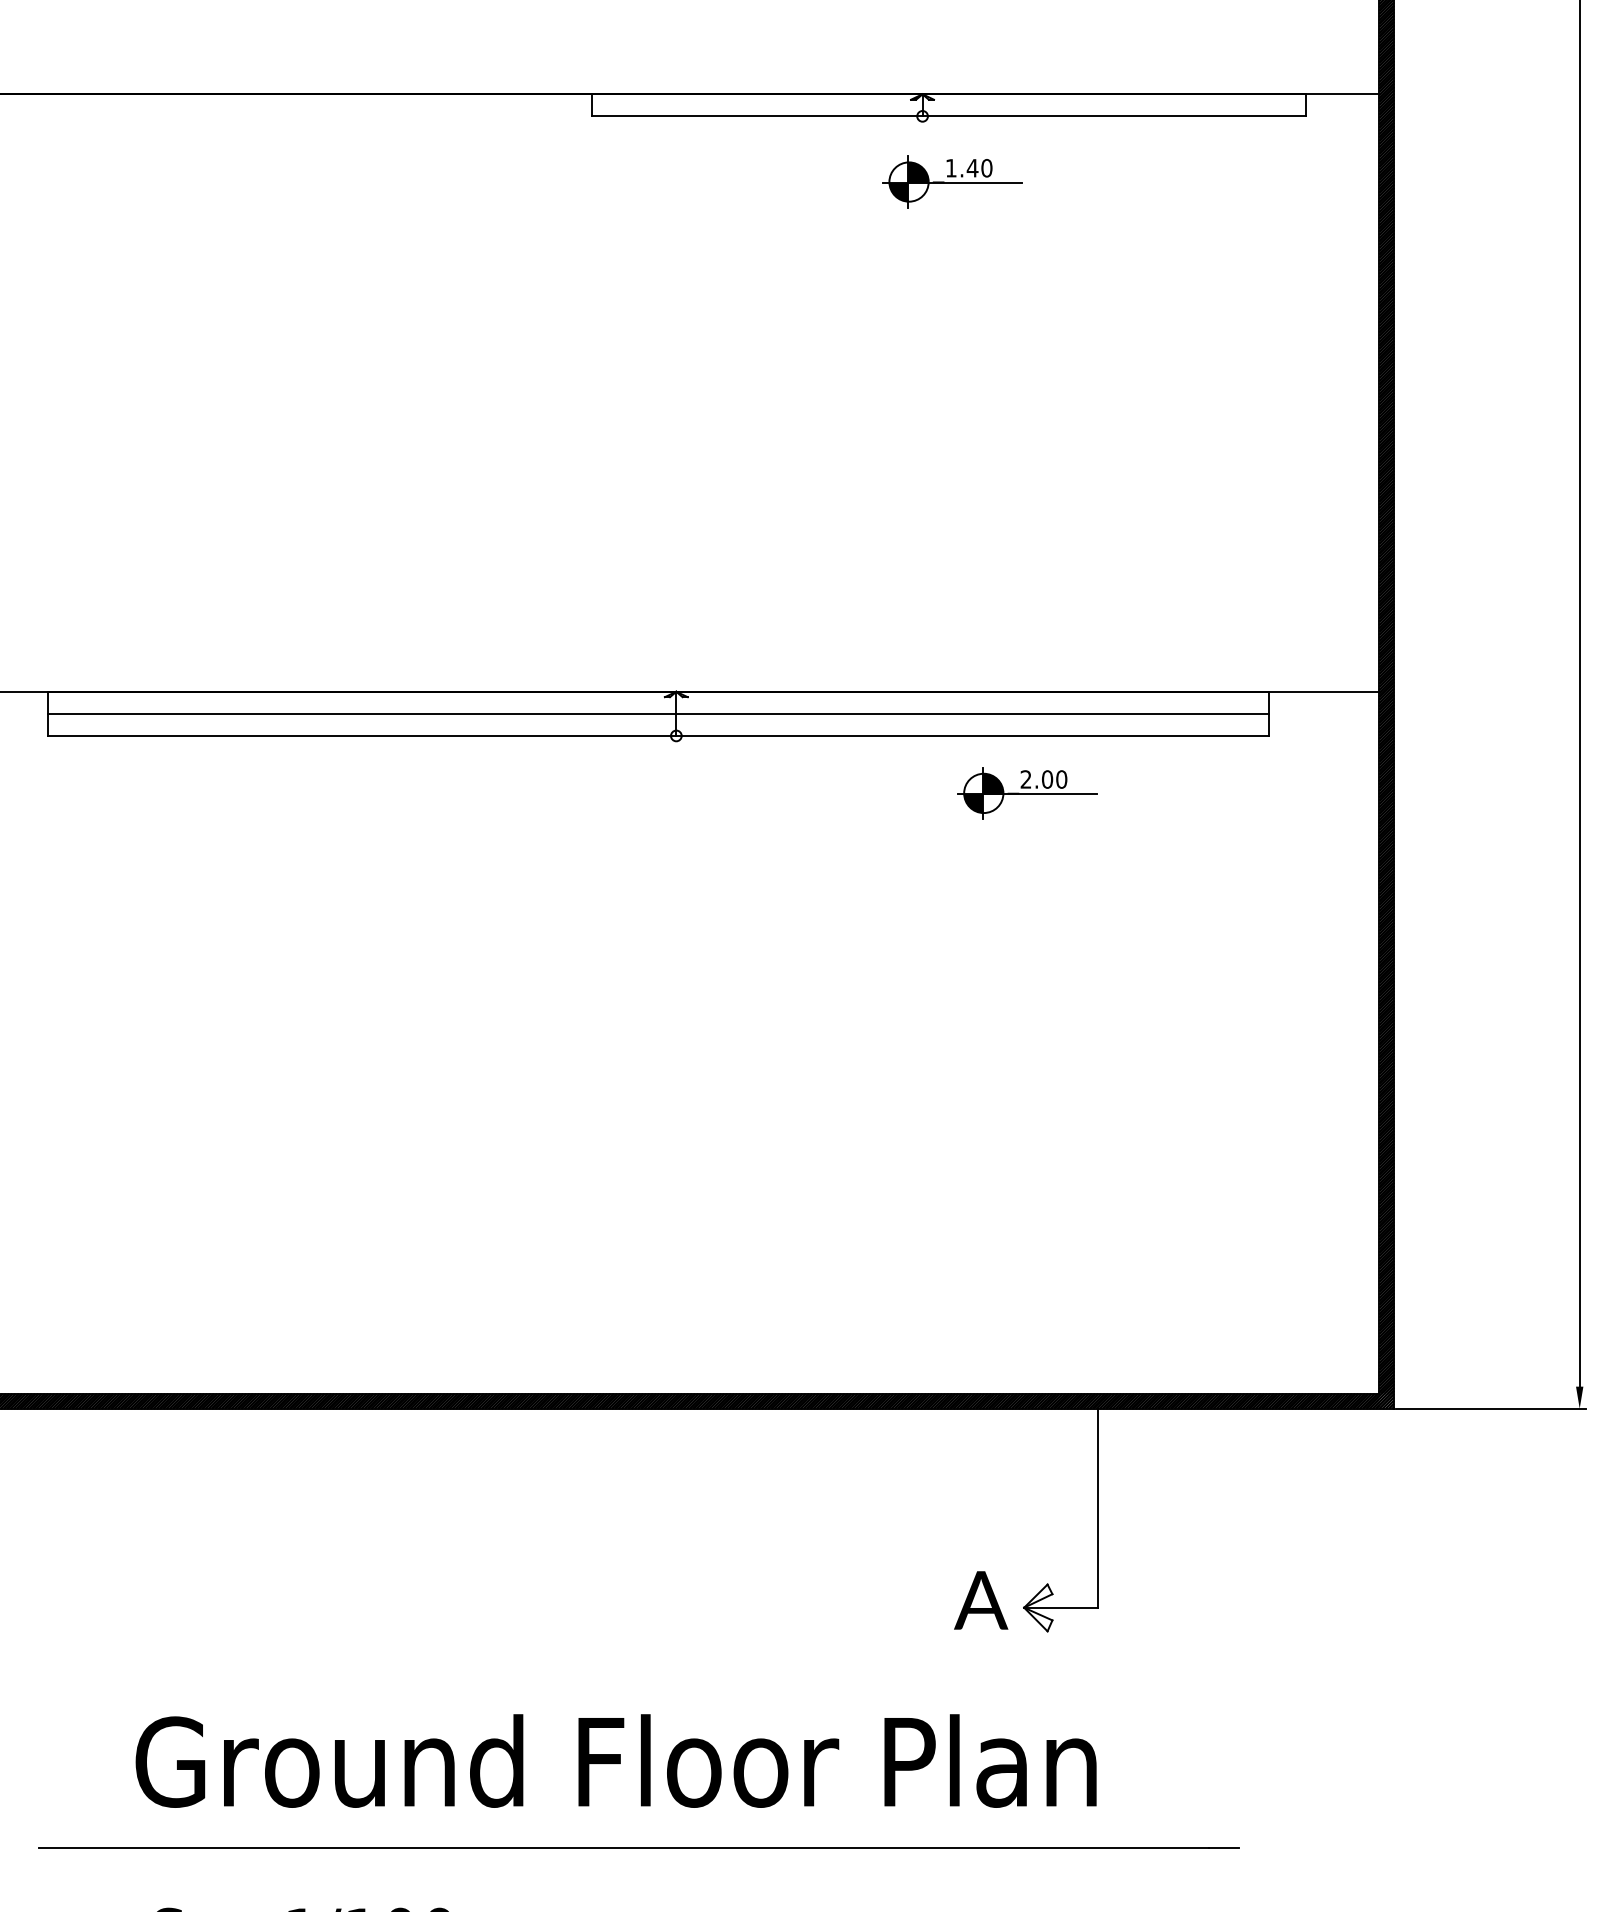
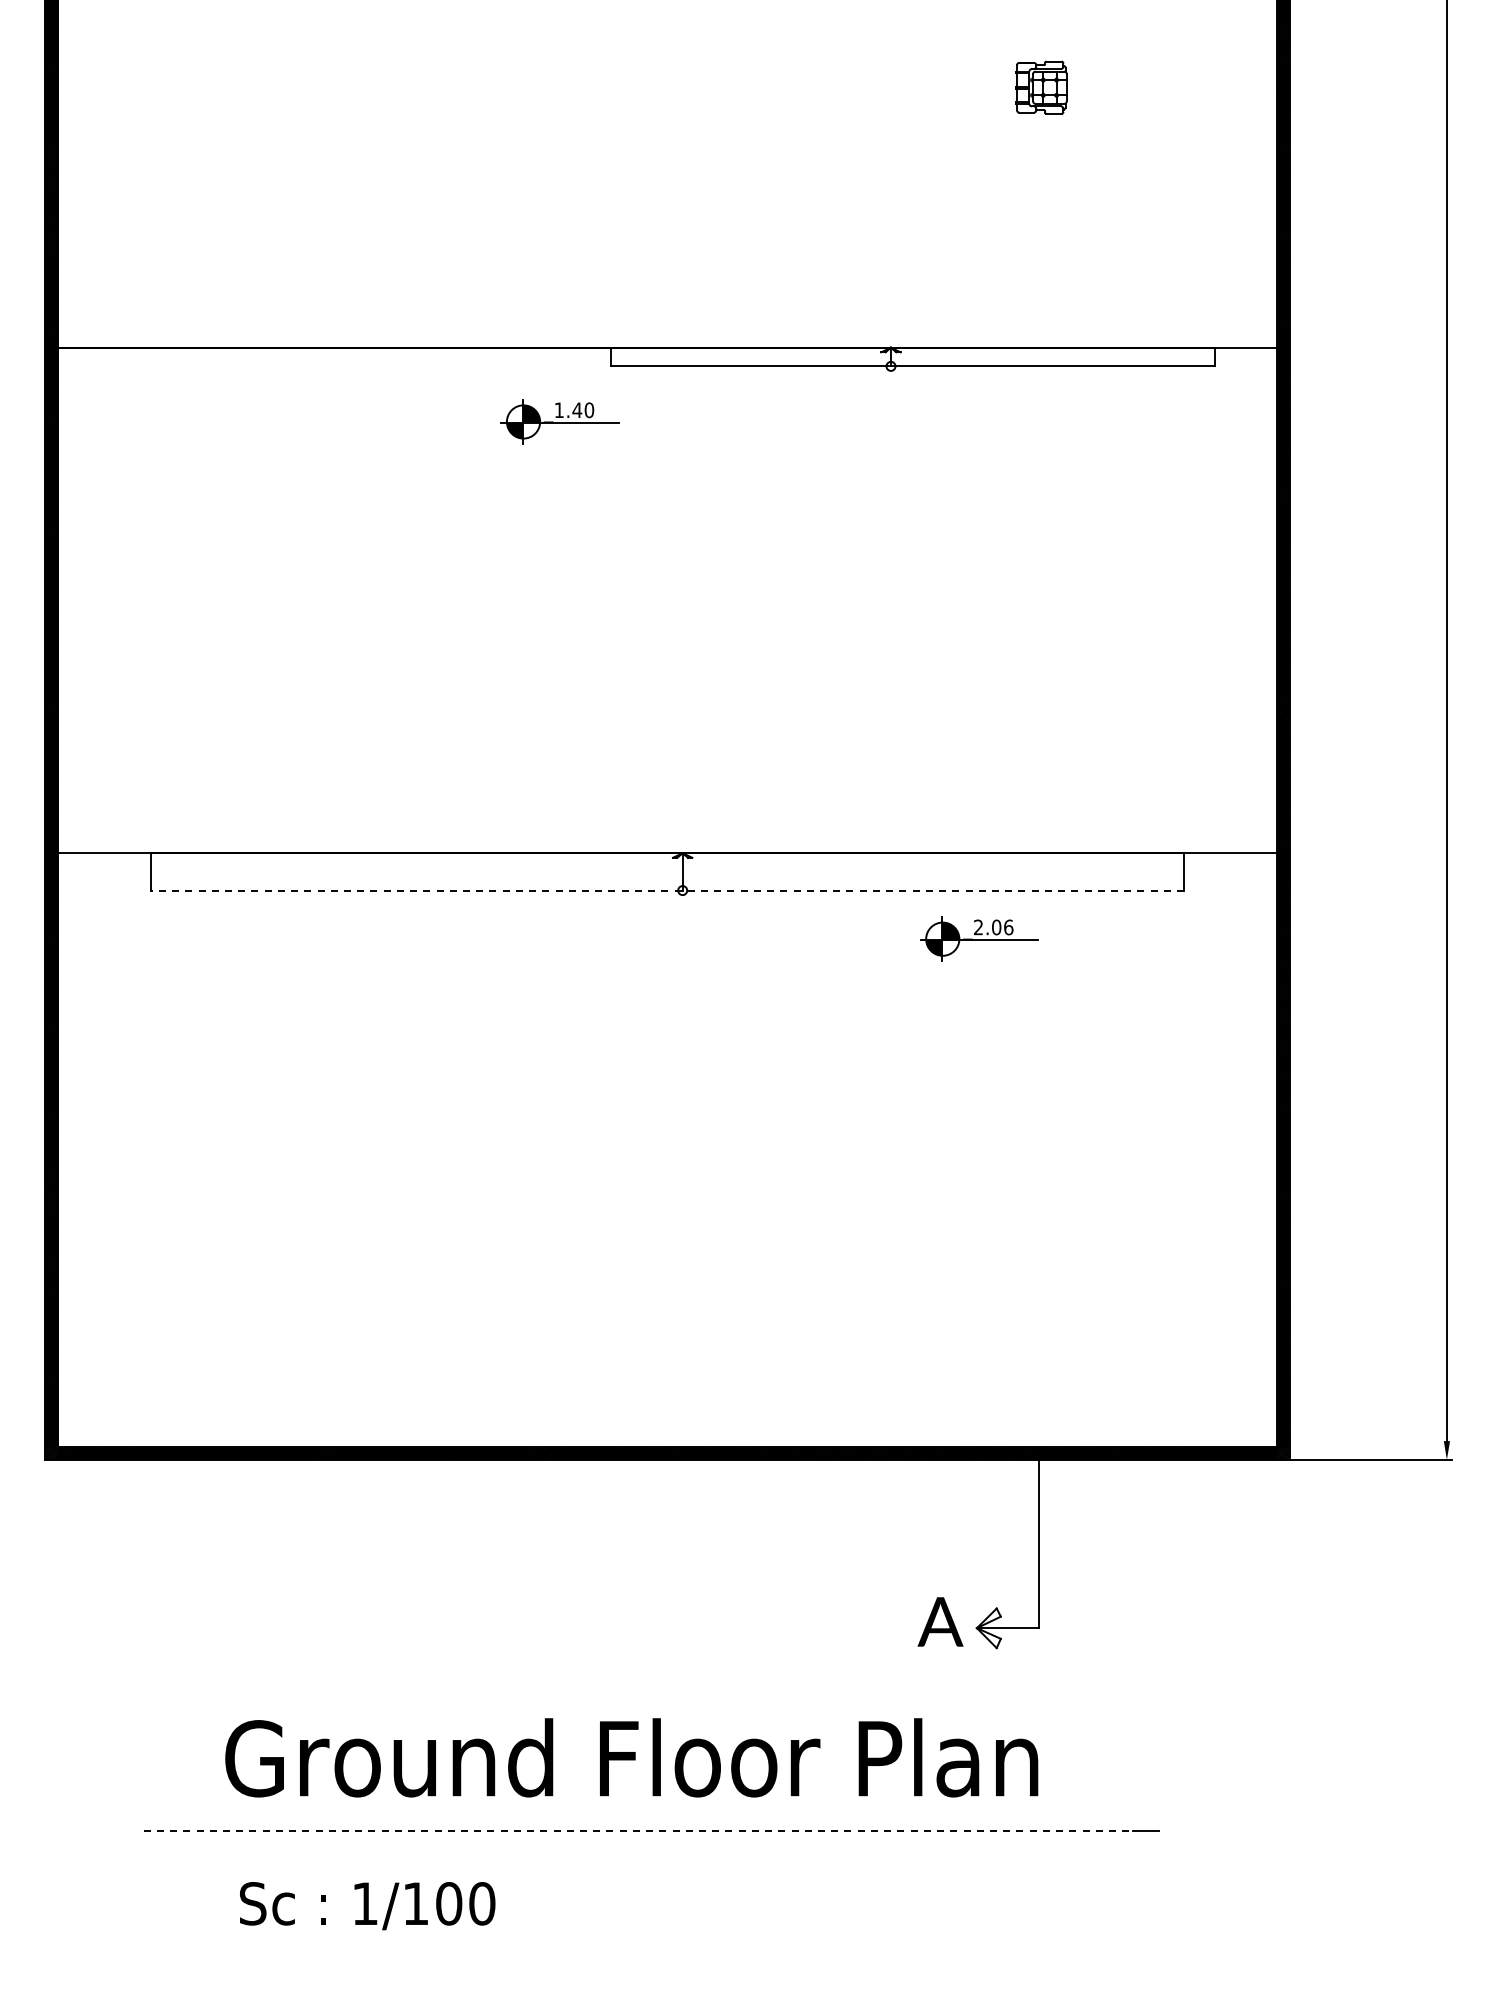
part: (951, 181) -> (559, 421), moved
line: (658, 713) -> (667, 871), removed
line: (658, 735) -> (667, 890), solid -> dashed
text: (1061, 779) -> (1008, 927), _2.00 -> _2.06
line: (624, 1848) -> (638, 1831), solid -> dashed

